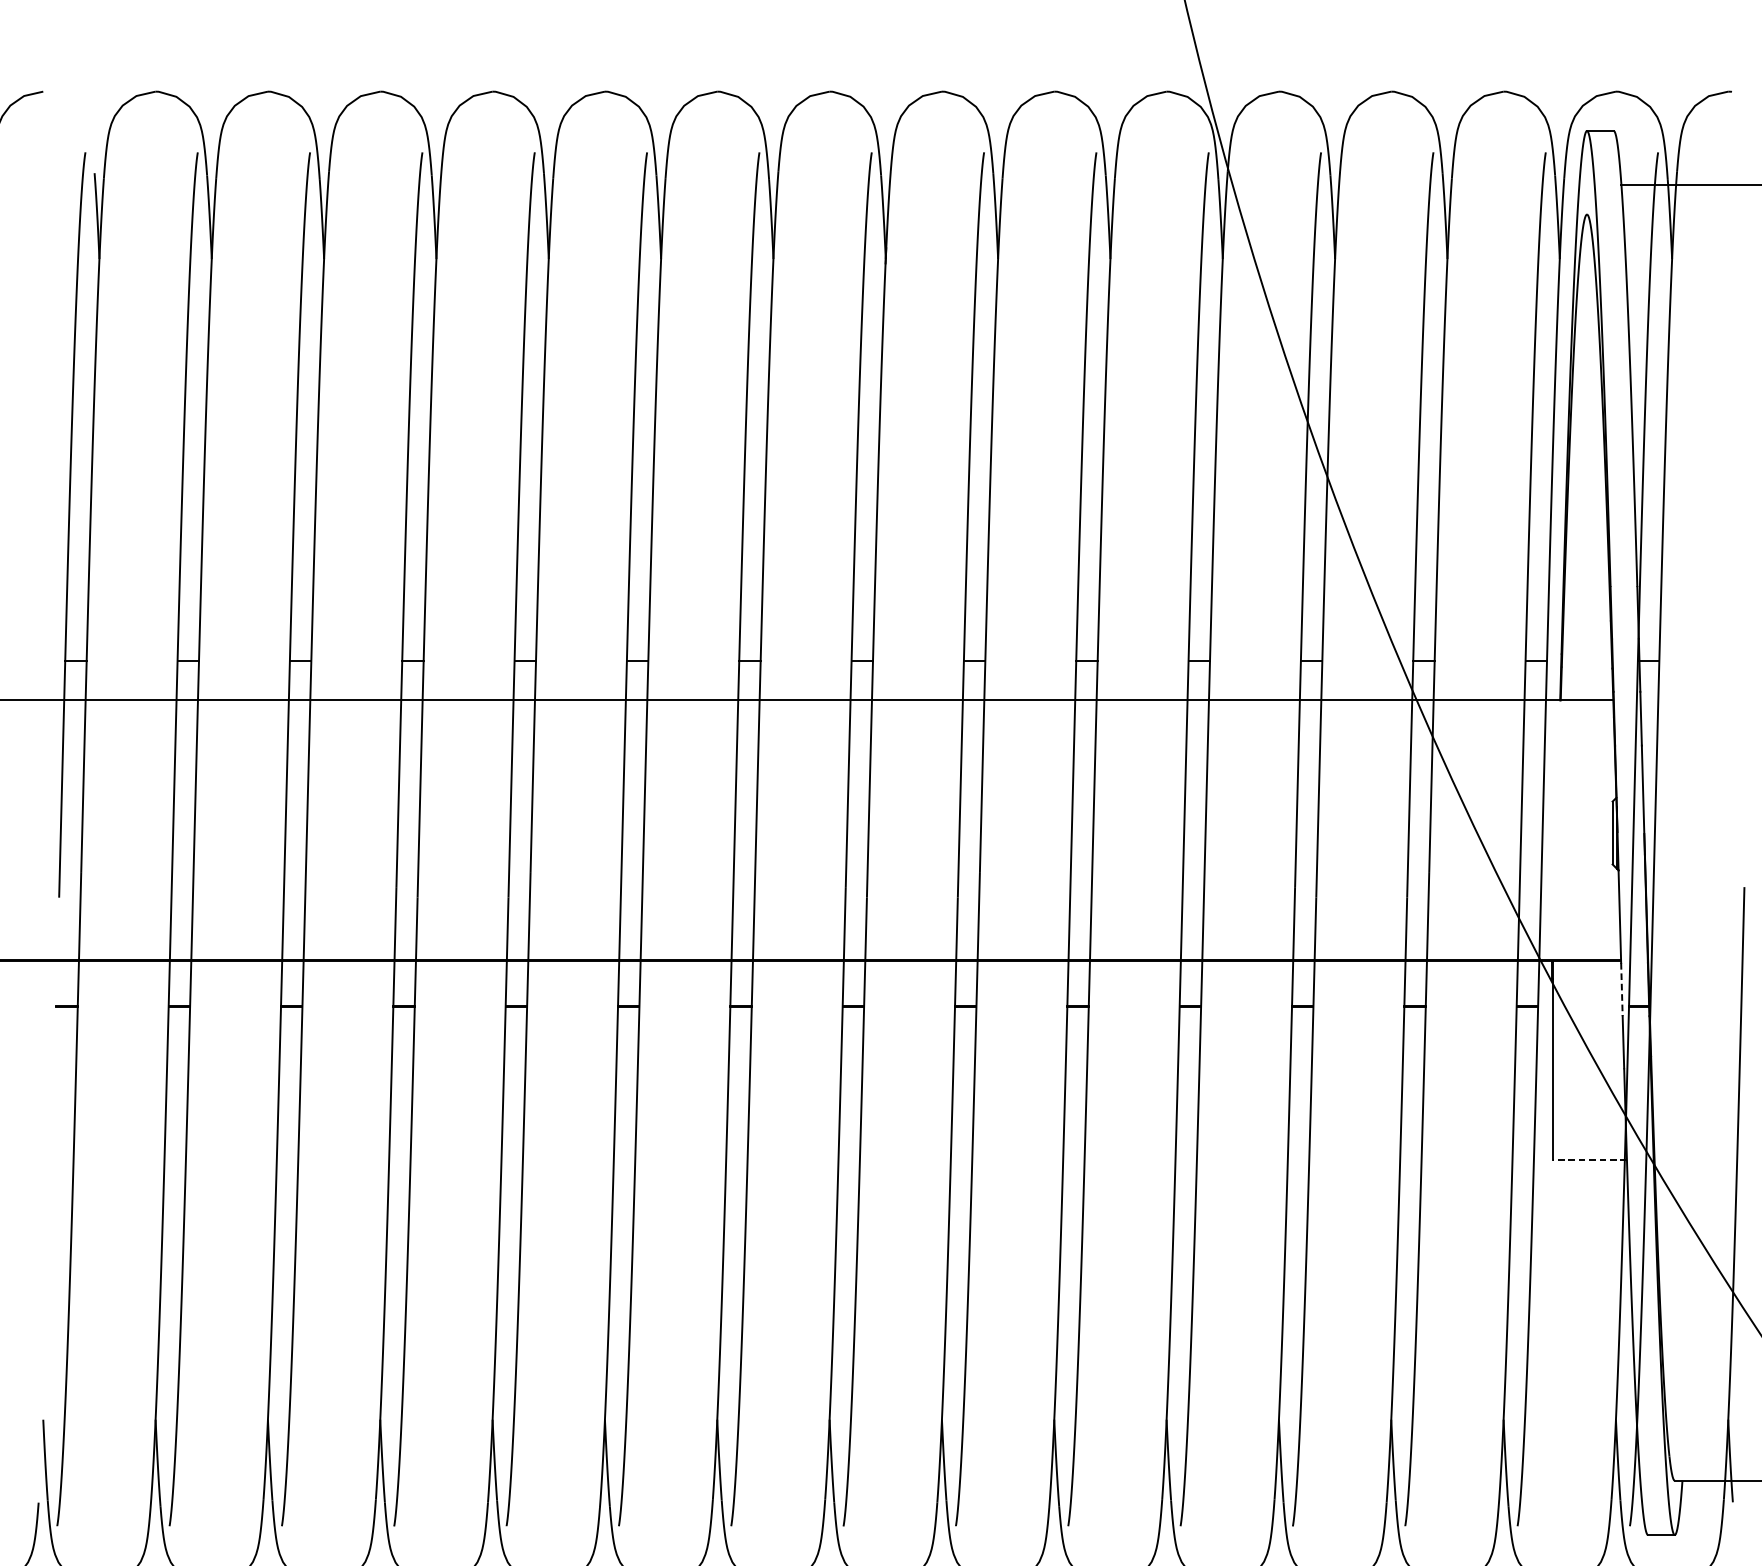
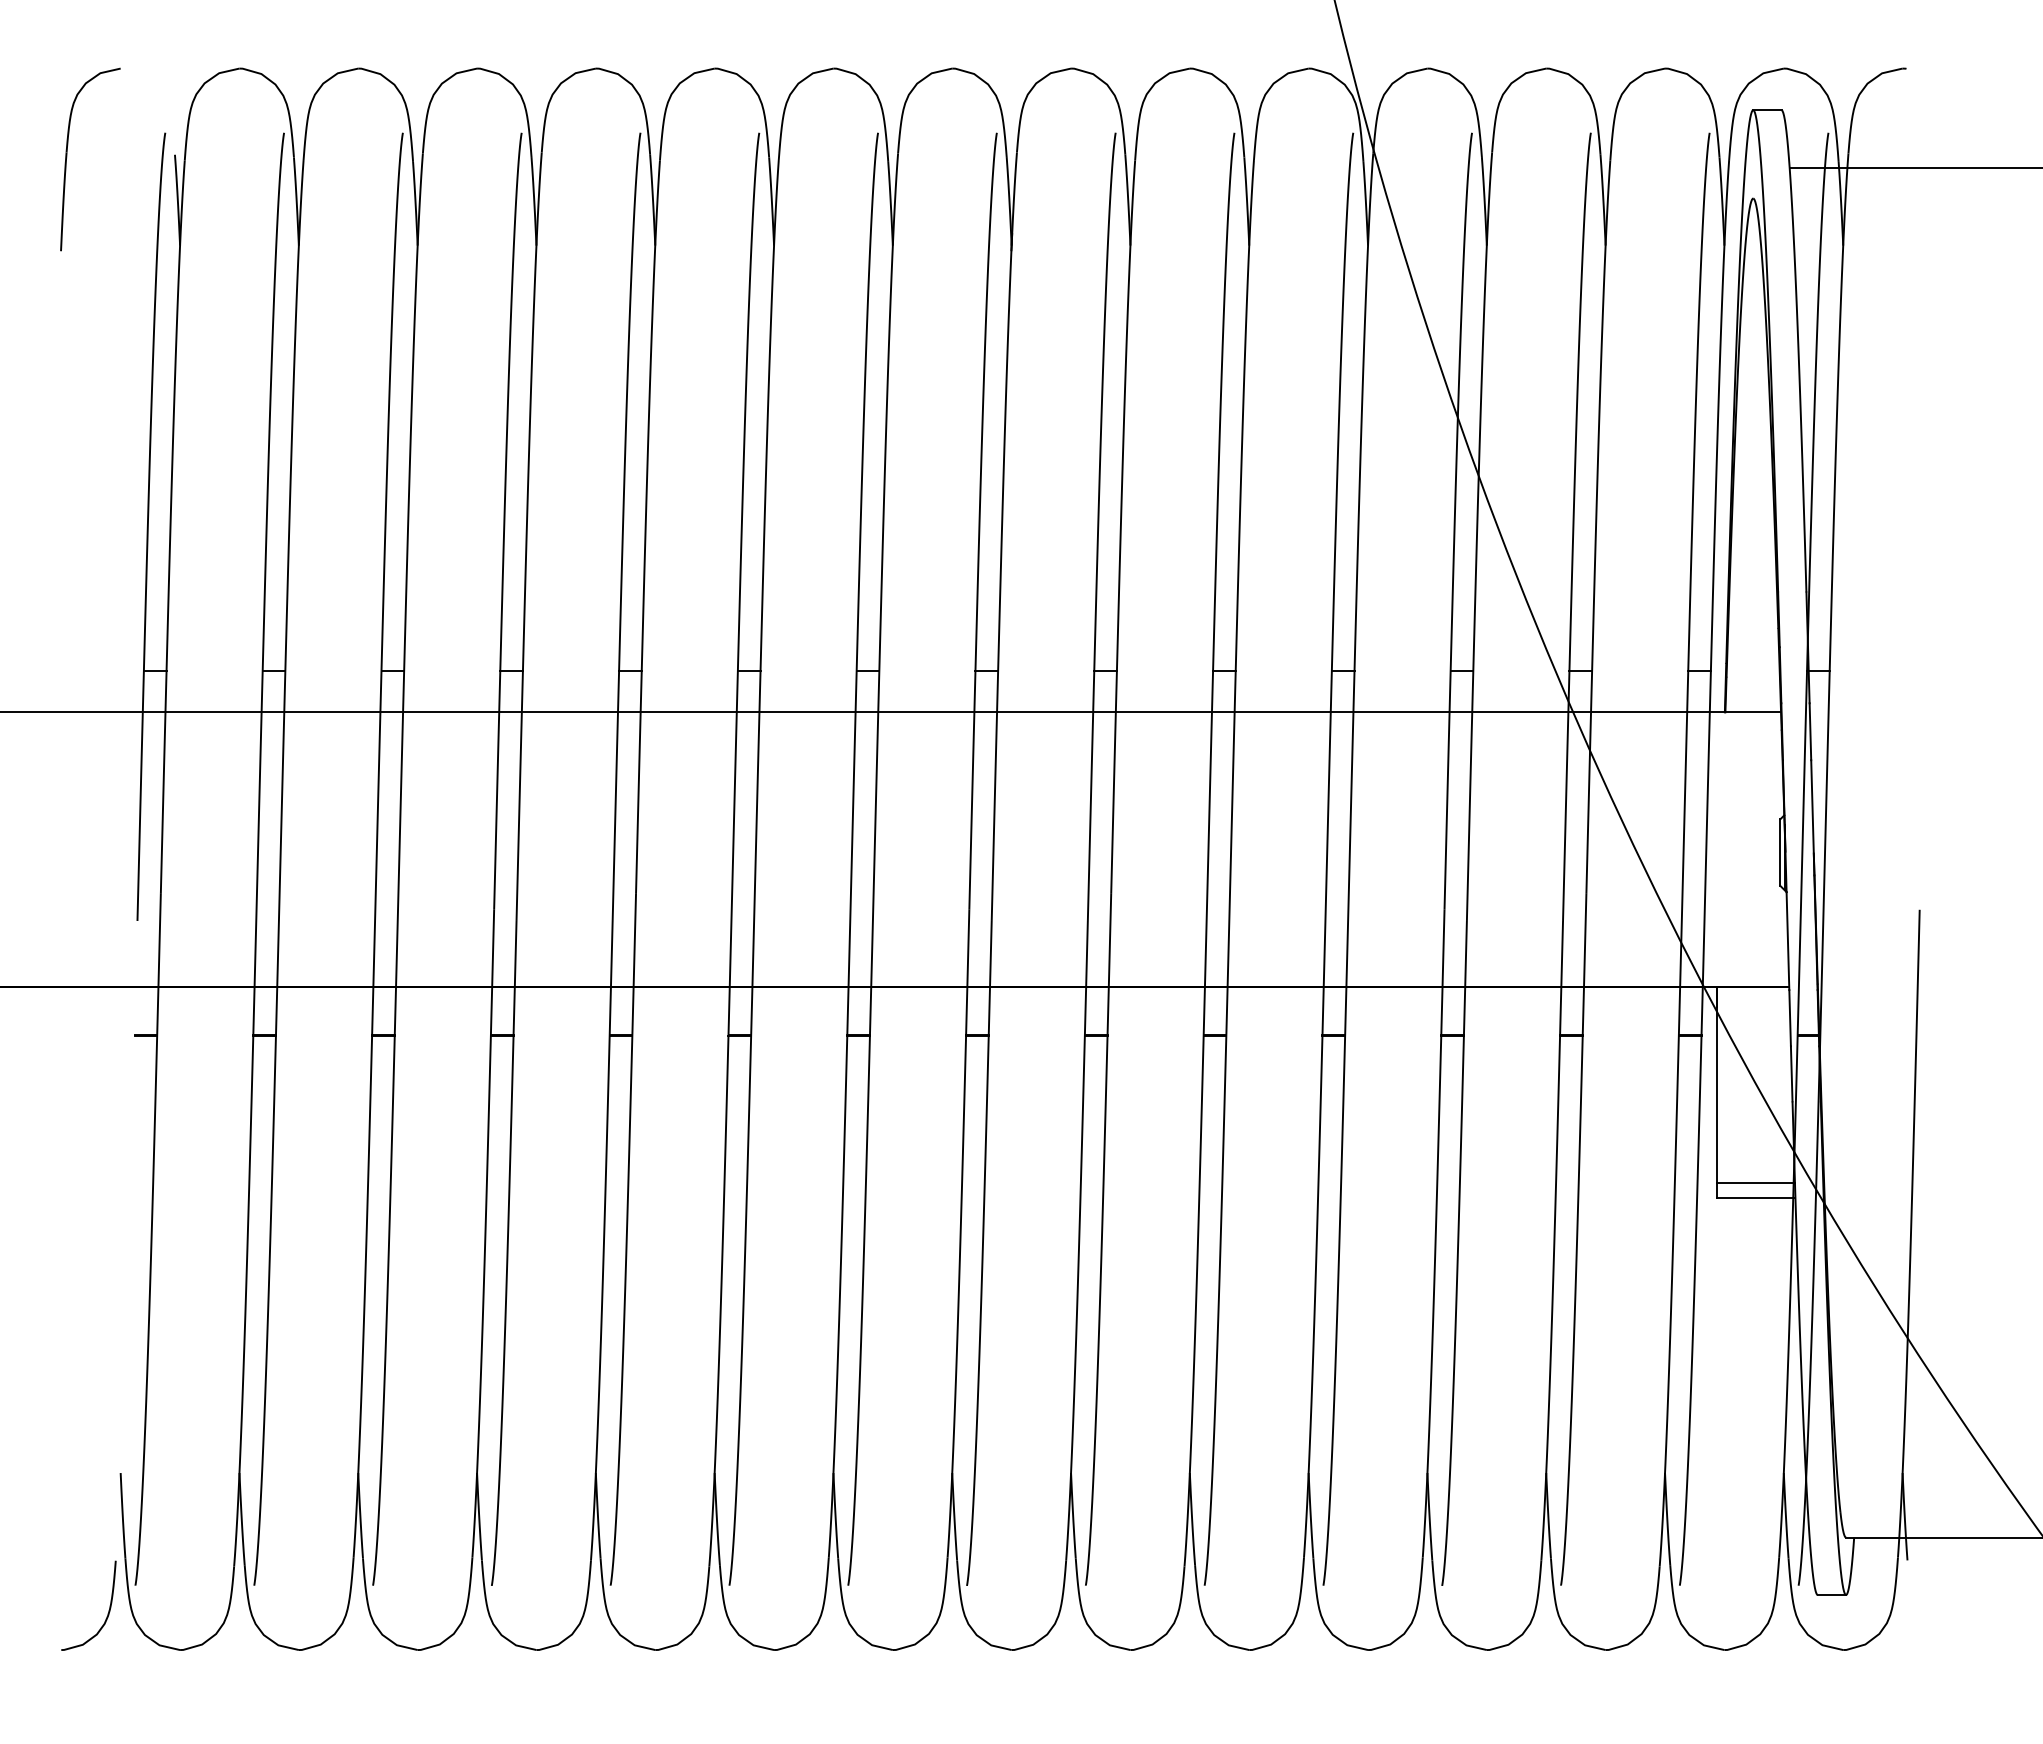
line: (1622, 989) -> (1790, 1018), dashed -> solid
line: (1589, 1144) -> (1755, 1182), added
line: (1589, 1160) -> (1755, 1198), dashed -> solid

